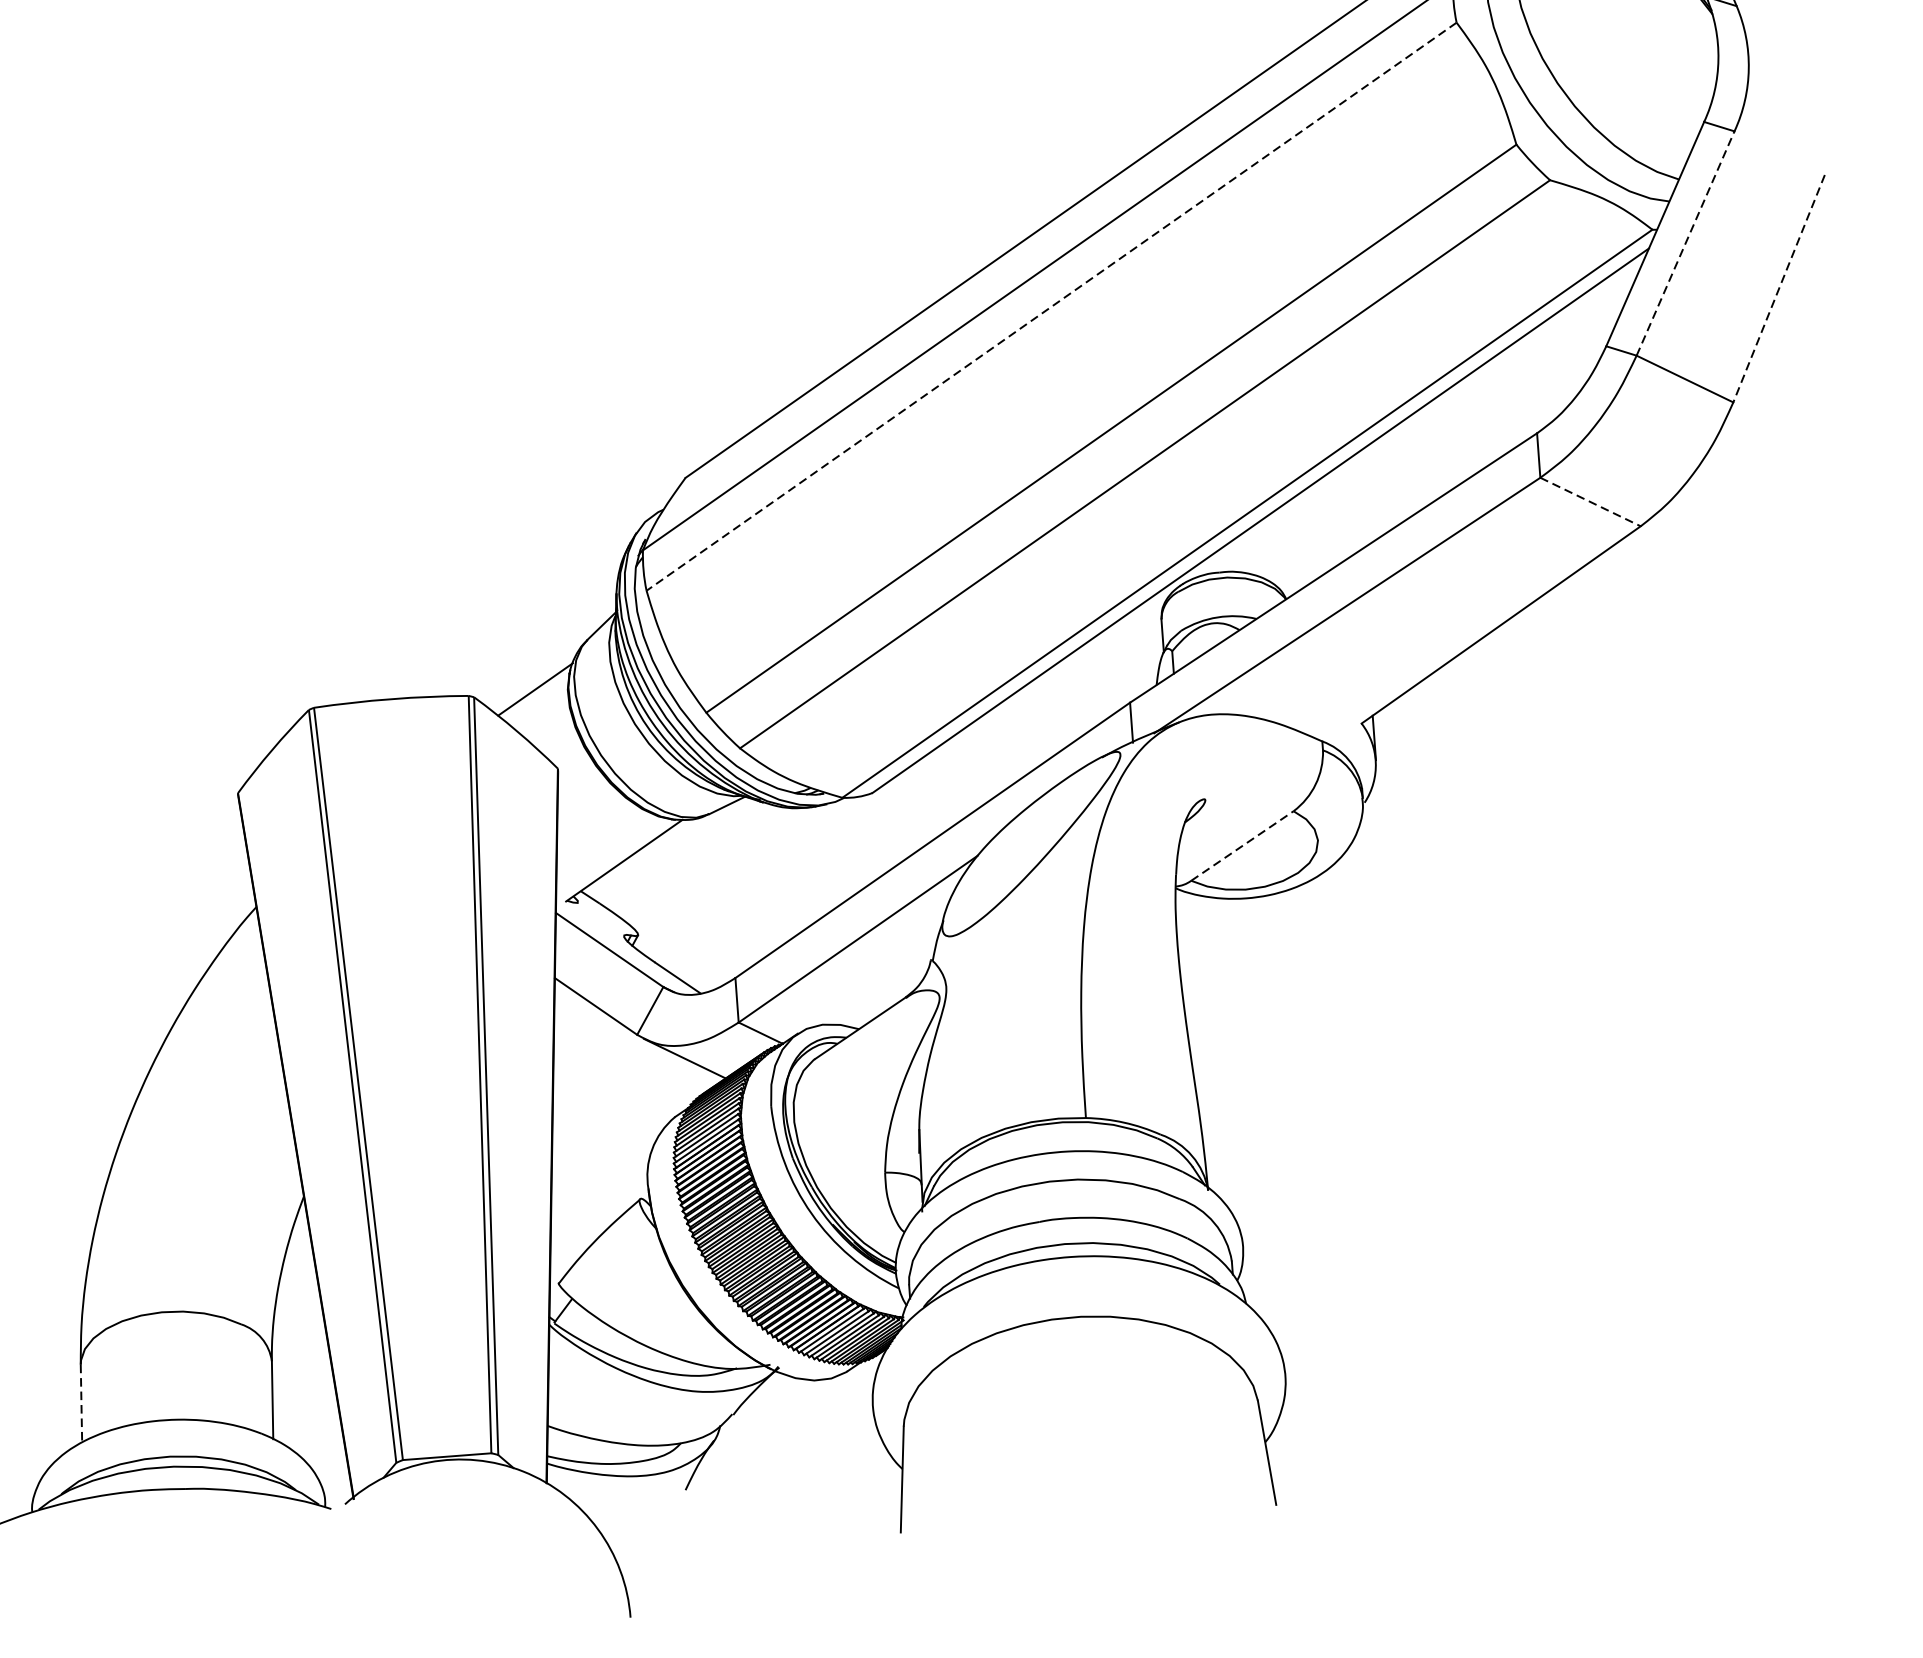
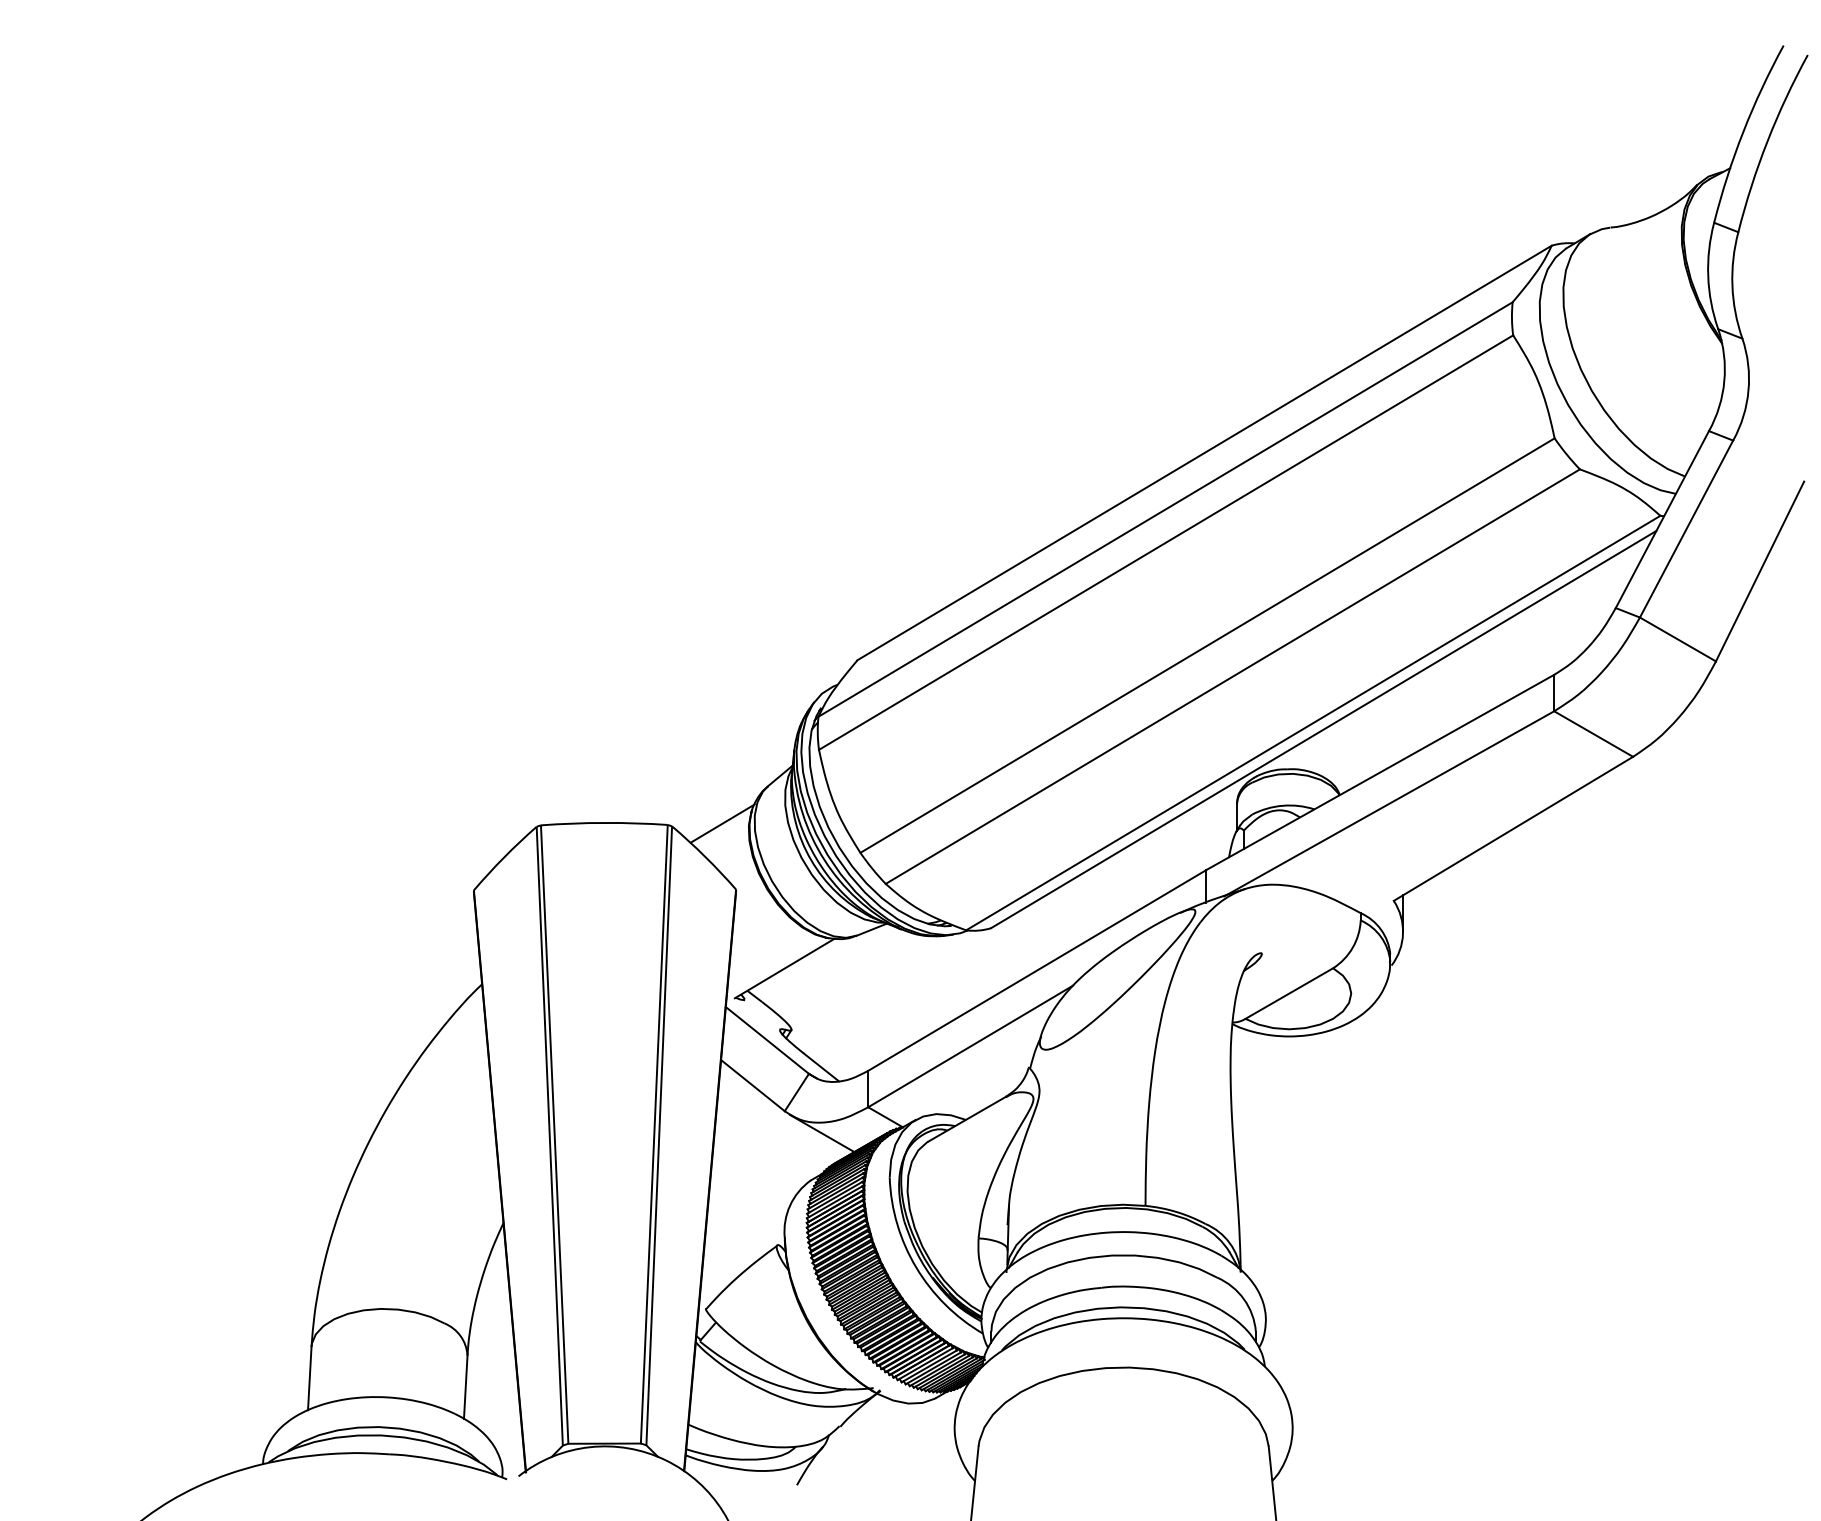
line: (1685, 244) -> (1686, 529), dashed -> solid
line: (1778, 288) -> (1759, 571), dashed -> solid
line: (1050, 306) -> (1165, 542), dashed -> solid
line: (1590, 502) -> (1593, 734), dashed -> solid
line: (1242, 845) -> (1289, 993), dashed -> solid
line: (81, 1403) -> (309, 1378), dashed -> solid

